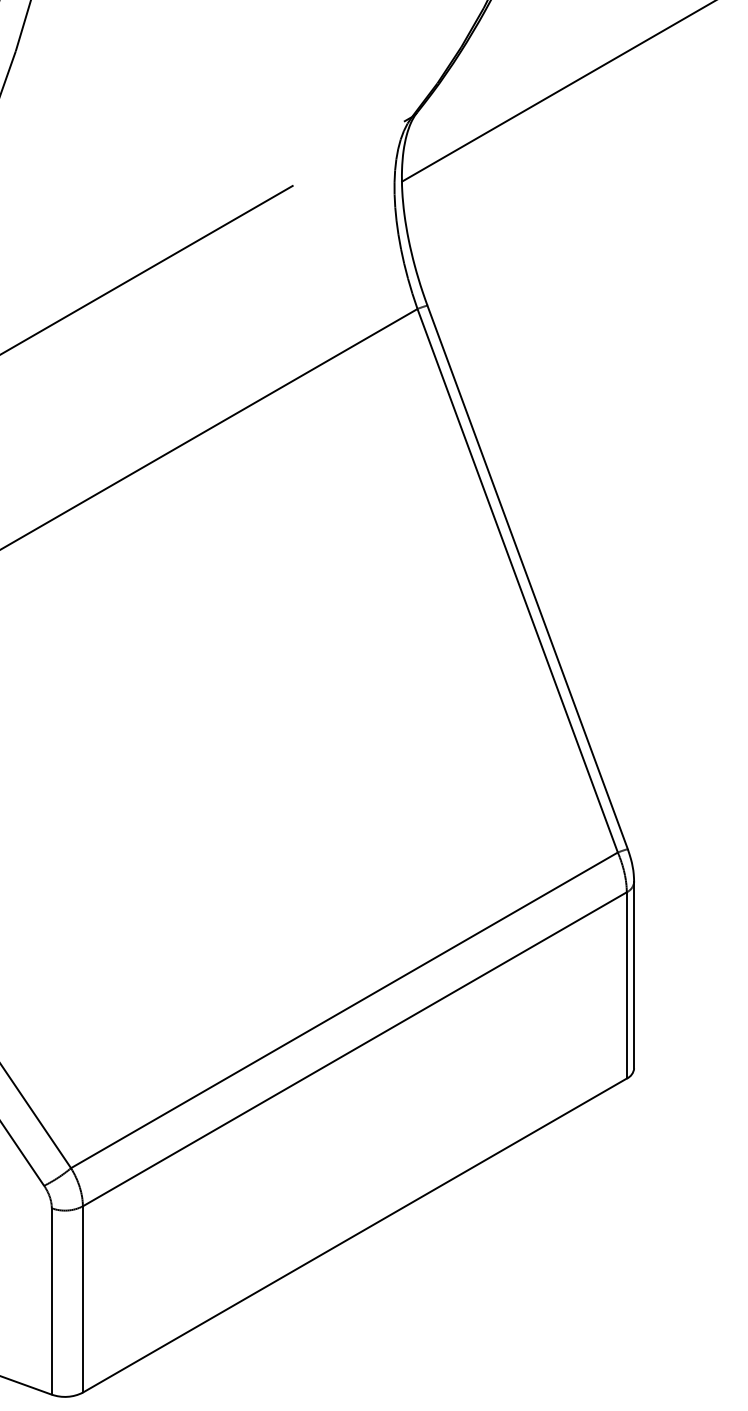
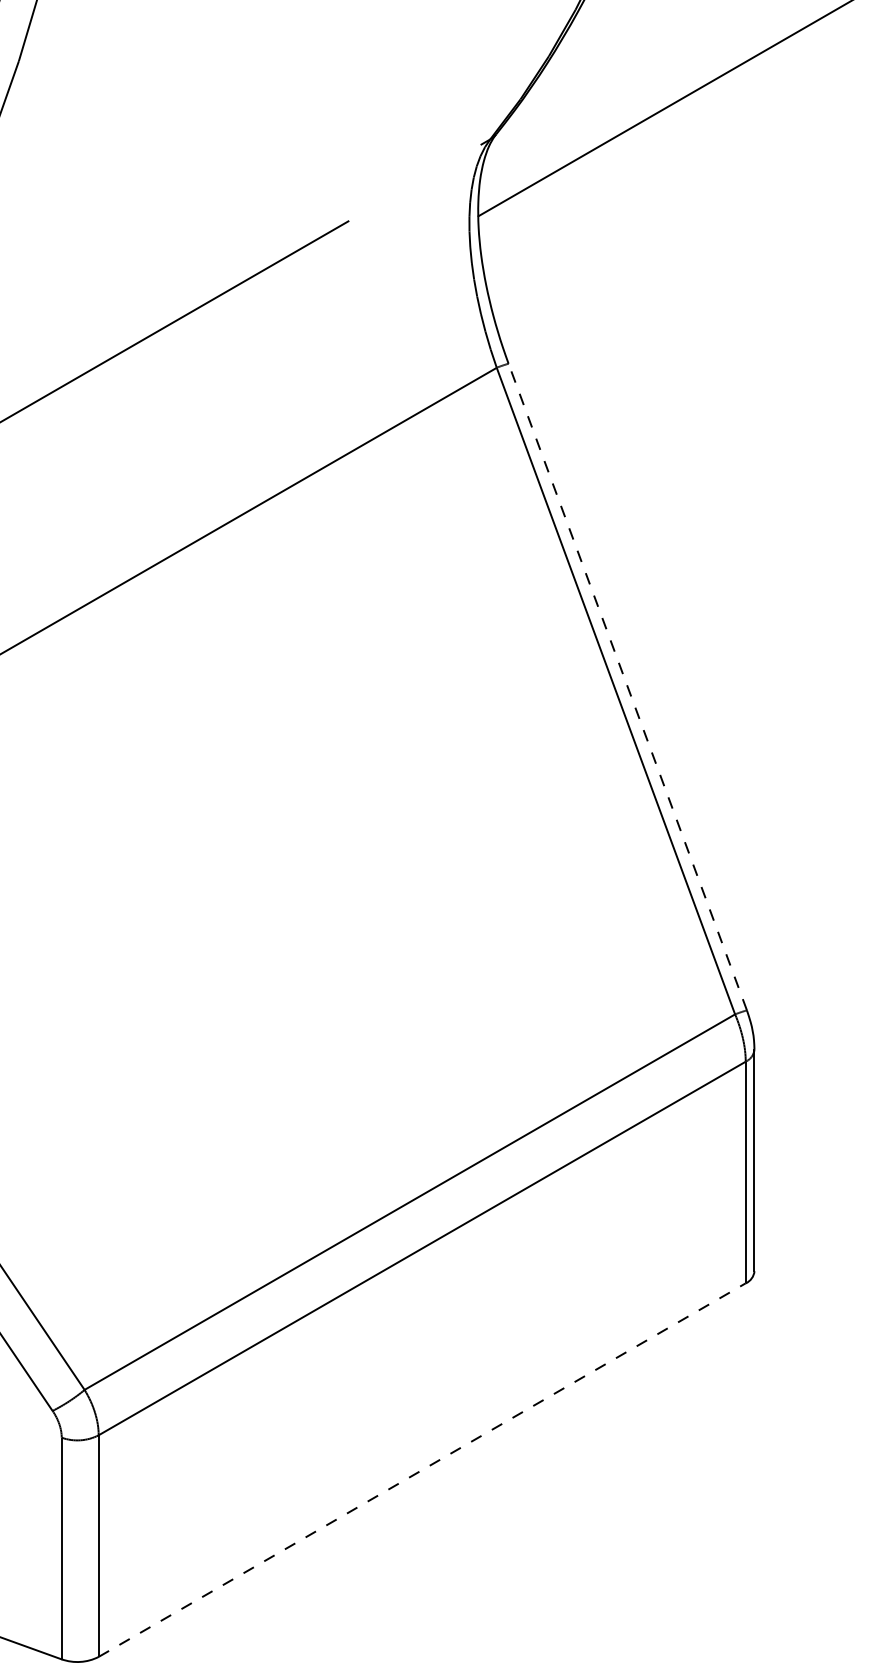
line: (527, 577) -> (627, 687), solid -> dashed
line: (355, 1235) -> (422, 1470), solid -> dashed

